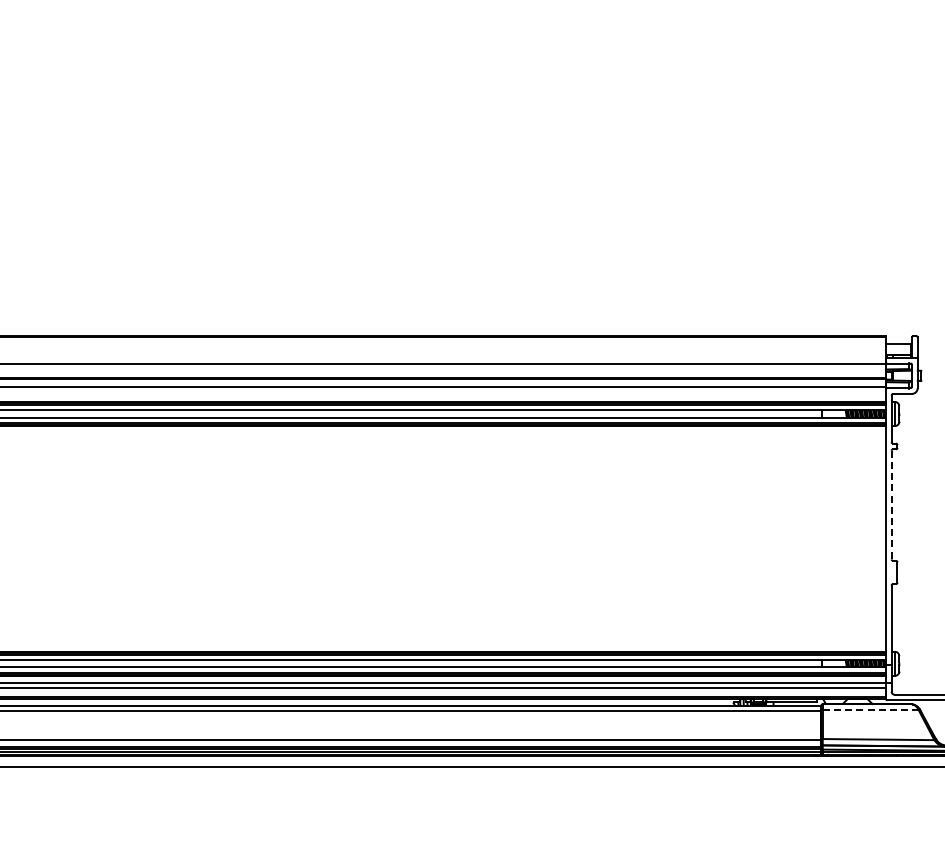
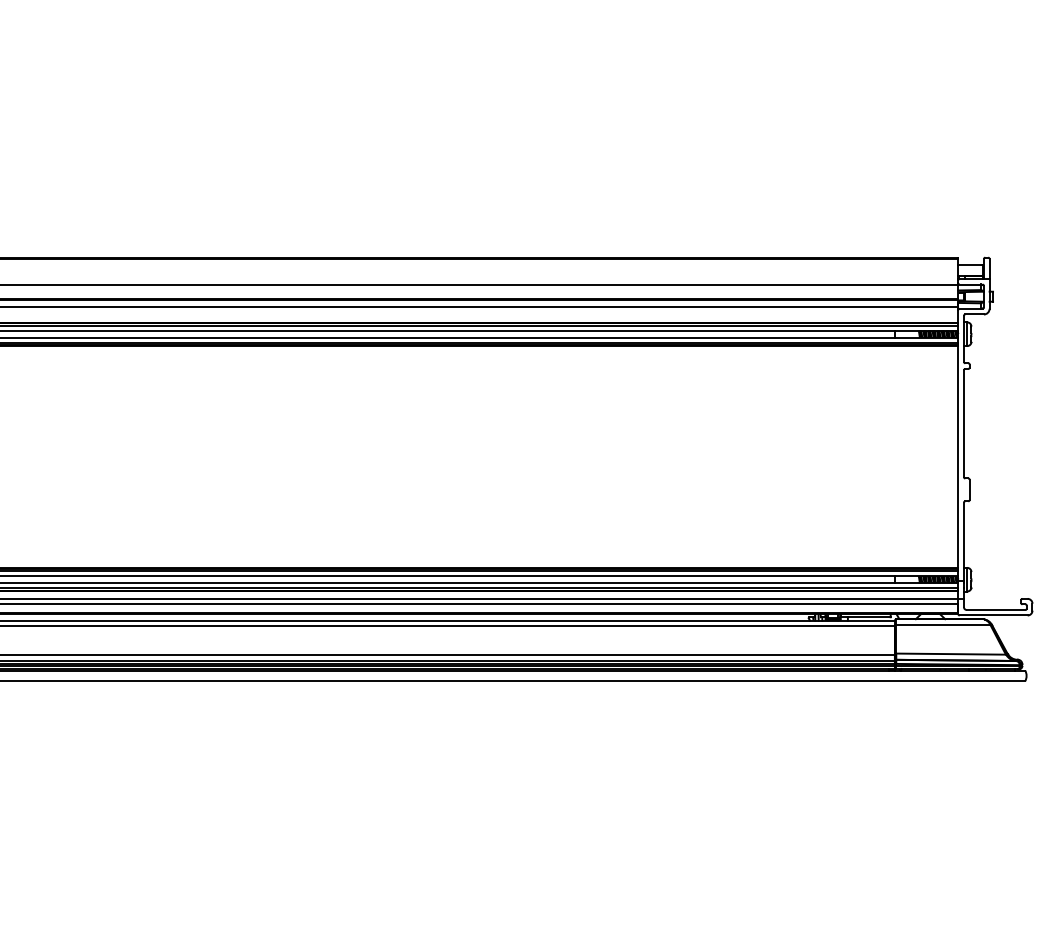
line: (891, 505) -> (963, 424), dashed -> solid
line: (870, 709) -> (943, 624), dashed -> solid

